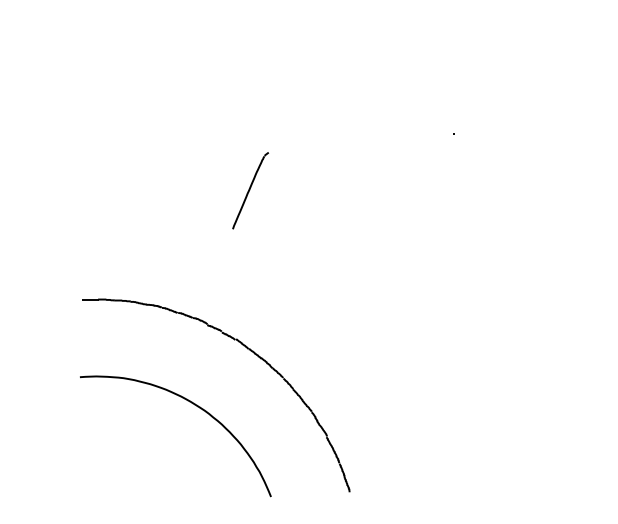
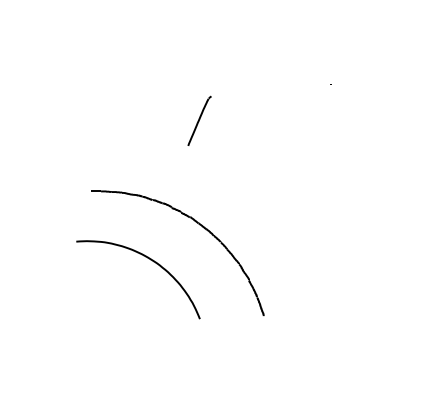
curve: (194, 406) -> (150, 260), moved

